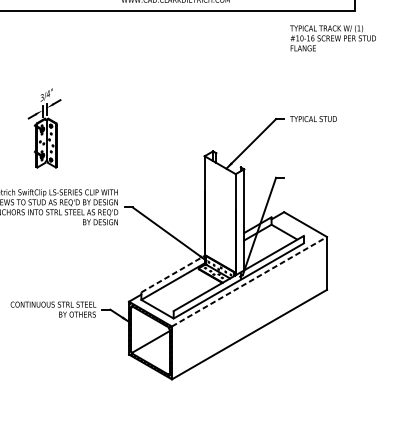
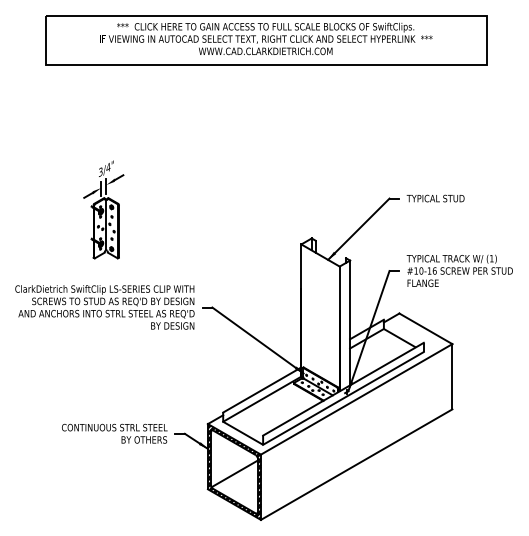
text: (332, 38) -> (459, 270), moved
line: (173, 273) -> (262, 389), dashed -> solid
line: (249, 281) -> (356, 399), dashed -> solid

